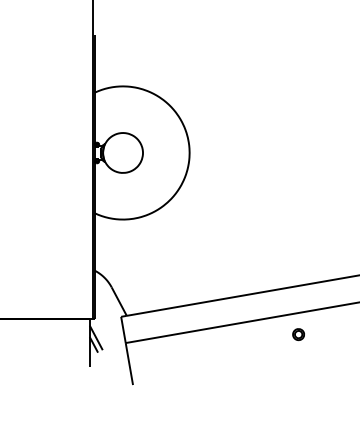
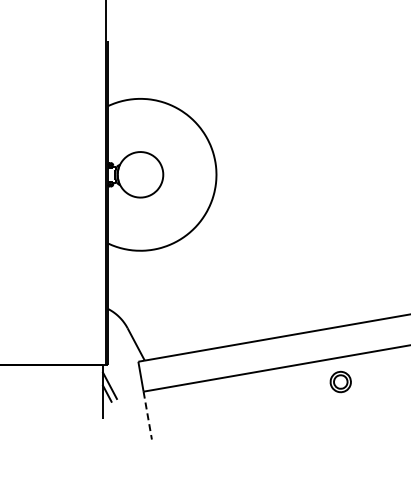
part: (298, 334) -> (340, 381), size x1.6
line: (129, 364) -> (147, 416), solid -> dashed

